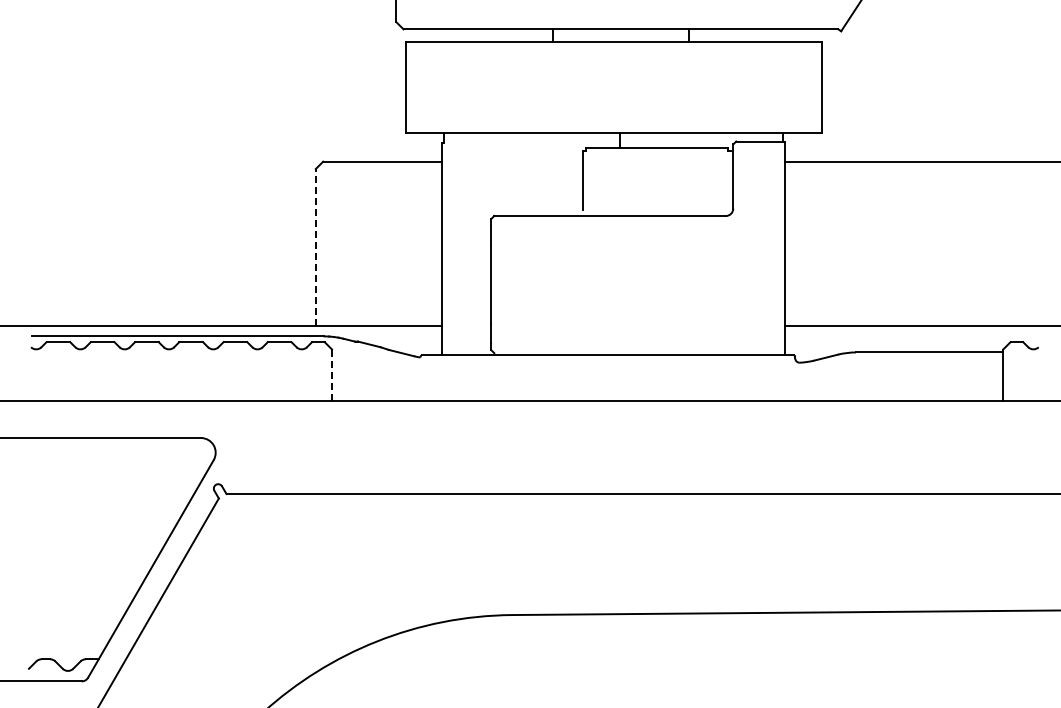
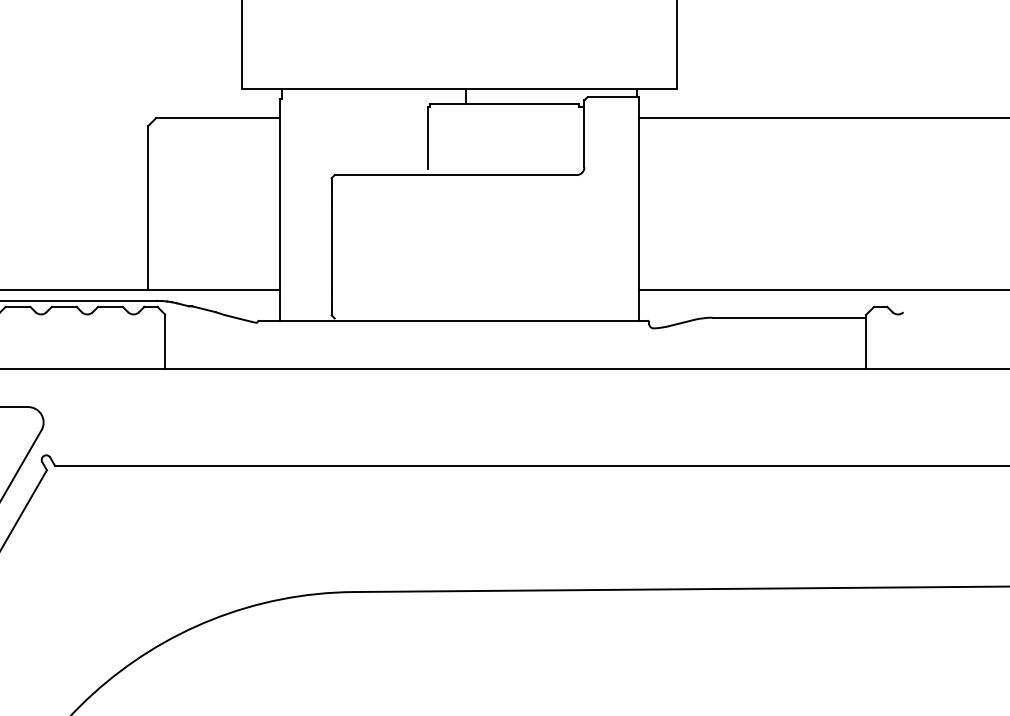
line: (315, 246) -> (147, 206), dashed -> solid
line: (332, 375) -> (165, 341), dashed -> solid

